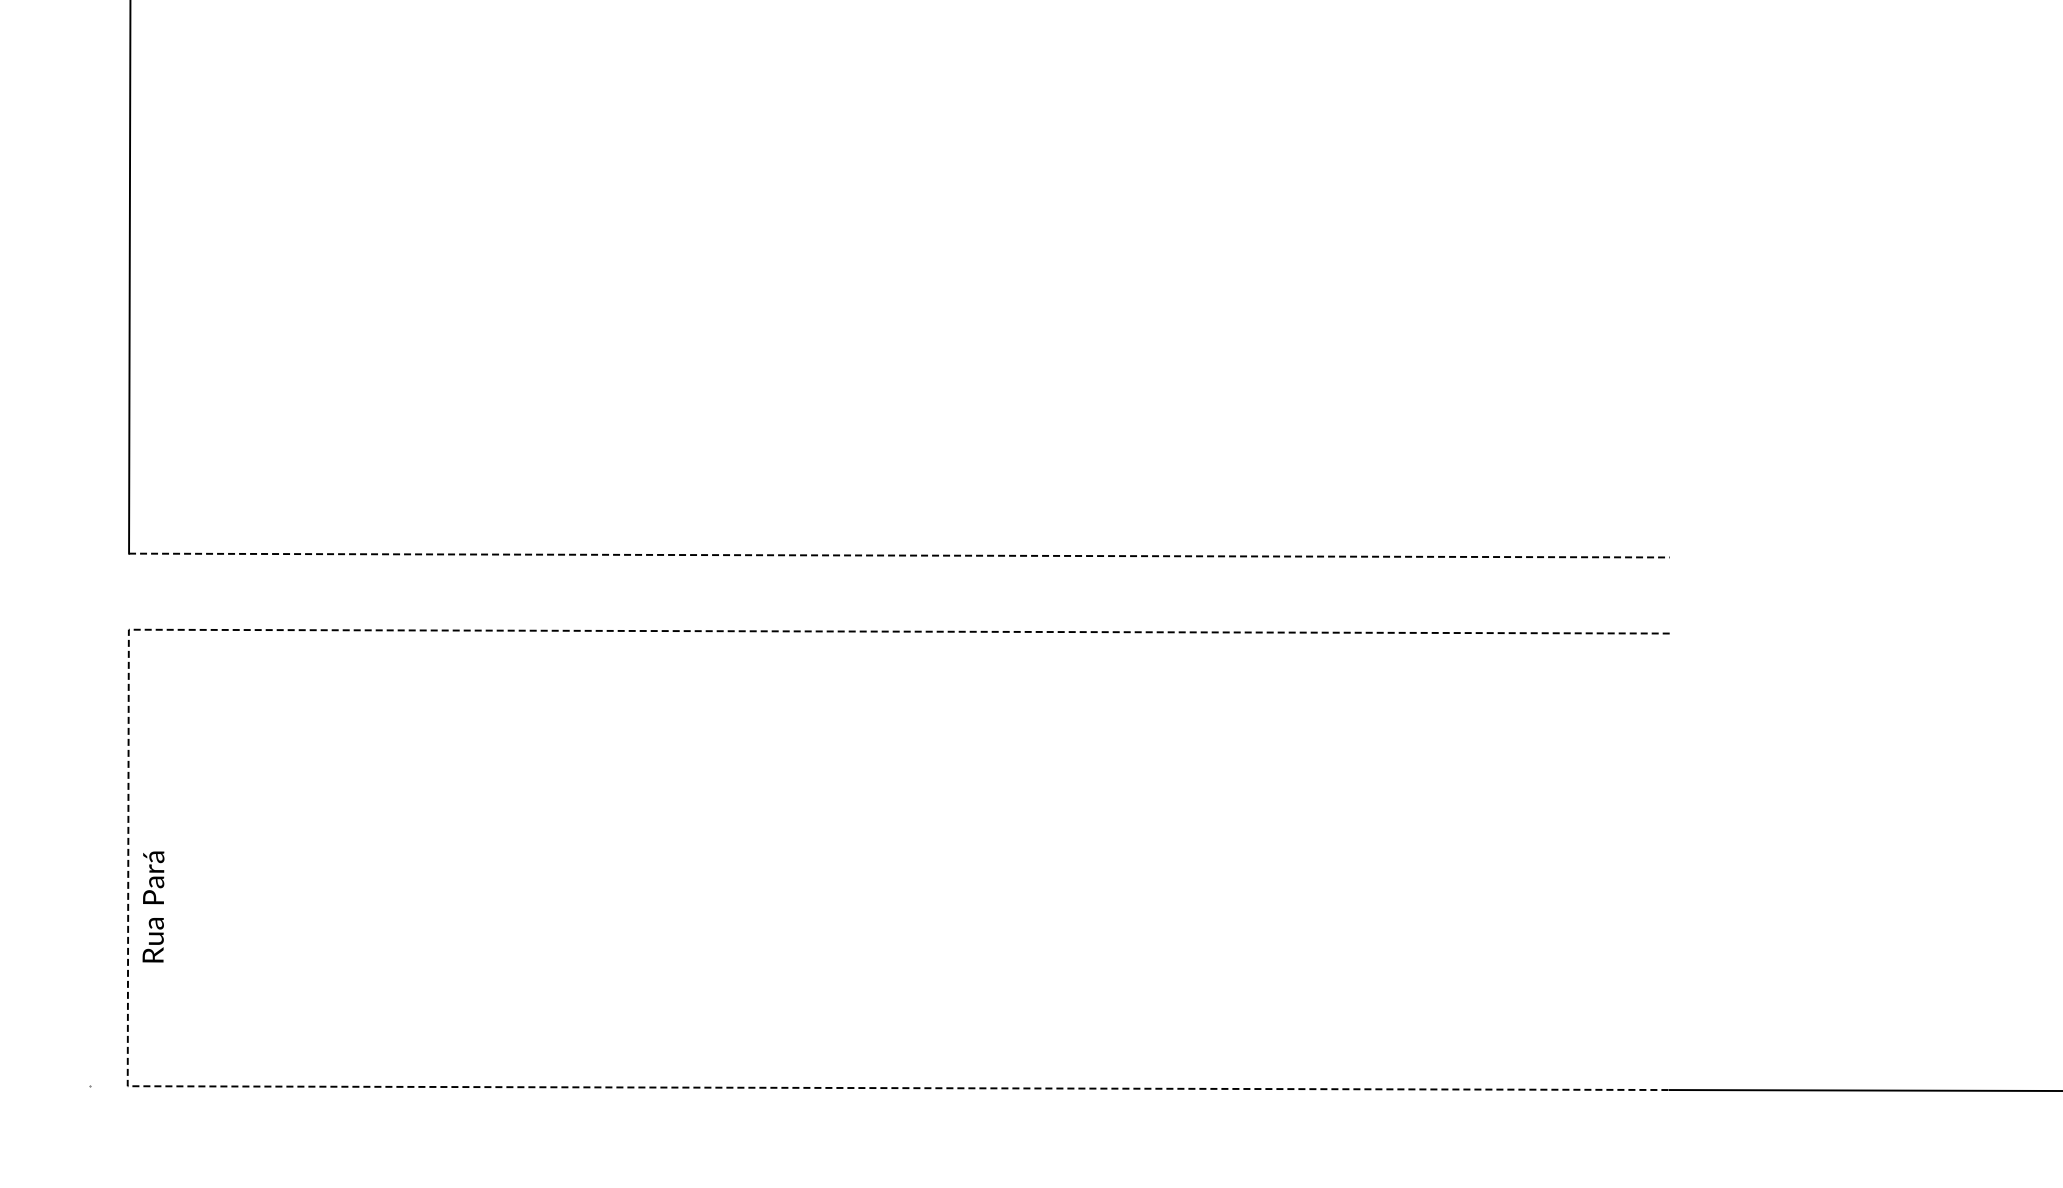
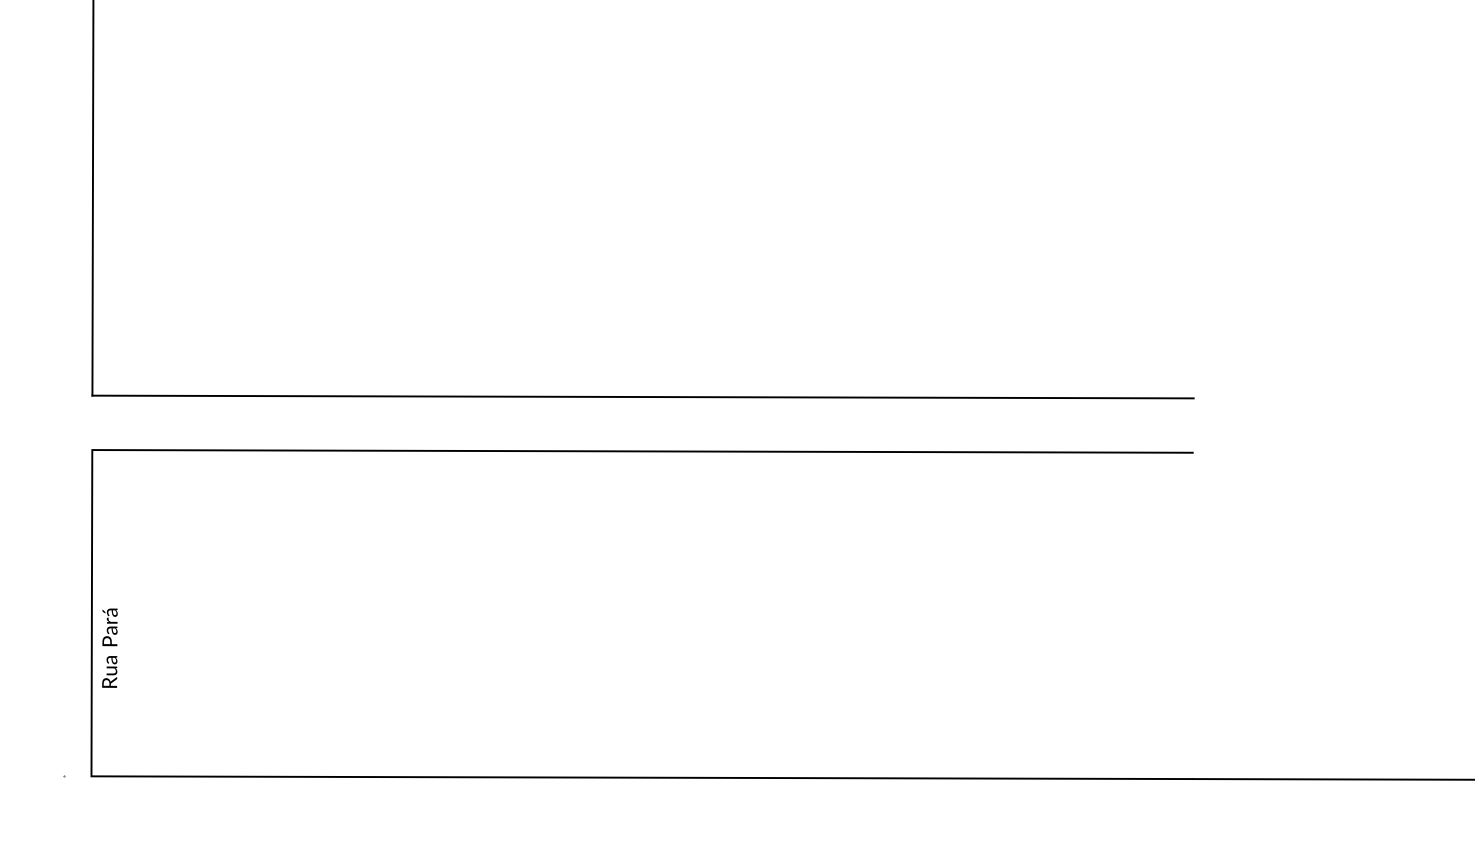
line: (899, 555) -> (643, 396), dashed -> solid
line: (128, 858) -> (92, 613), dashed -> solid

